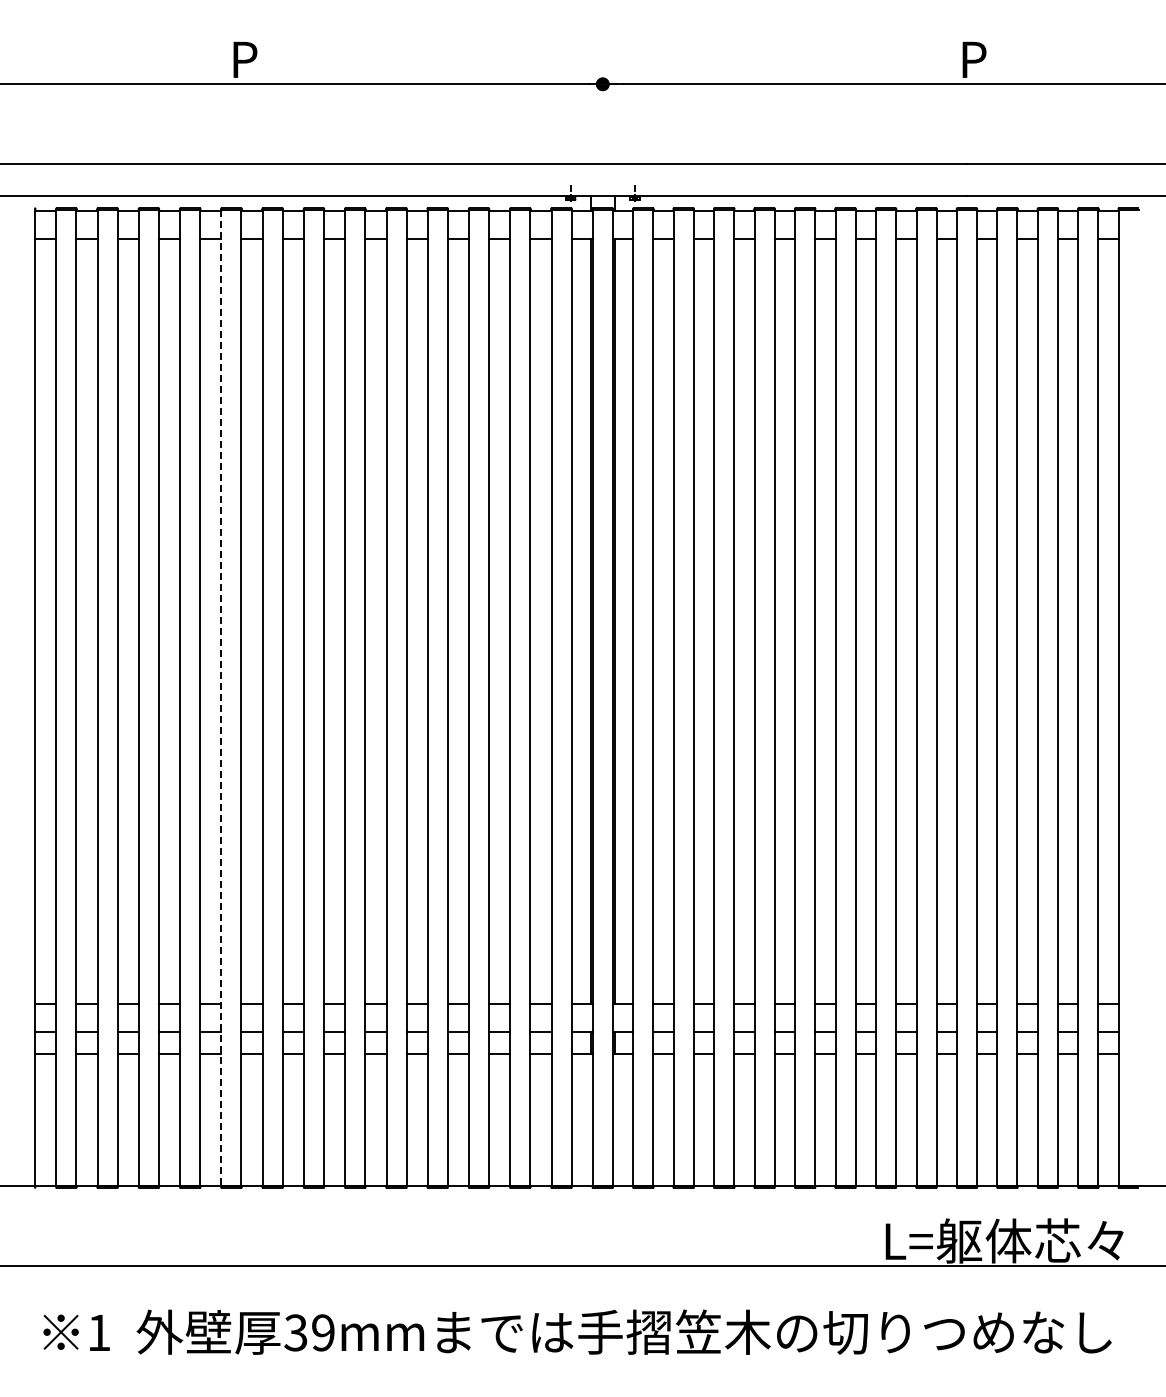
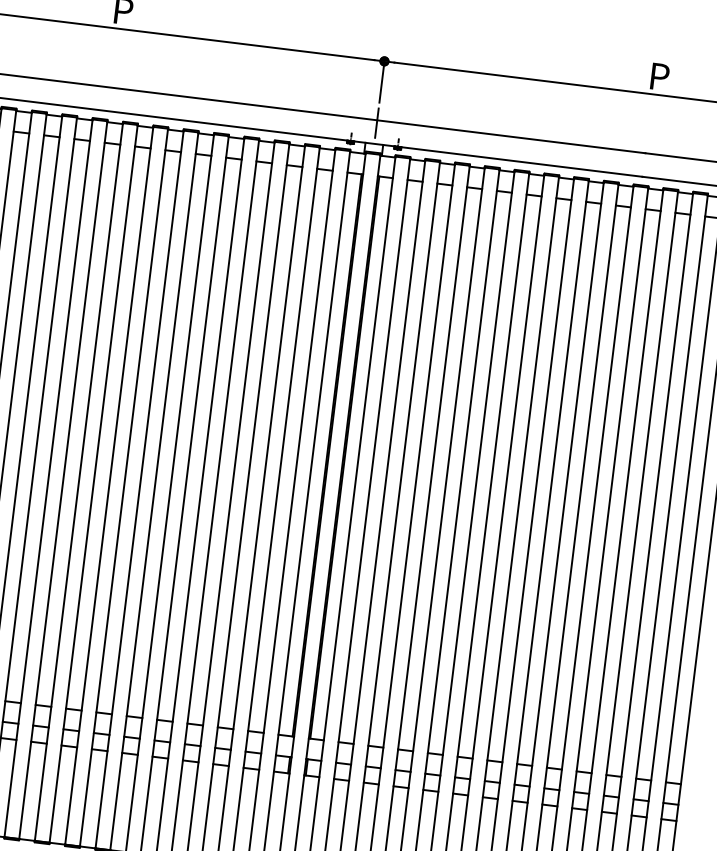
line: (602, 111) -> (381, 81), added
line: (602, 168) -> (376, 123), added
line: (221, 698) -> (48, 478), dashed -> solid

